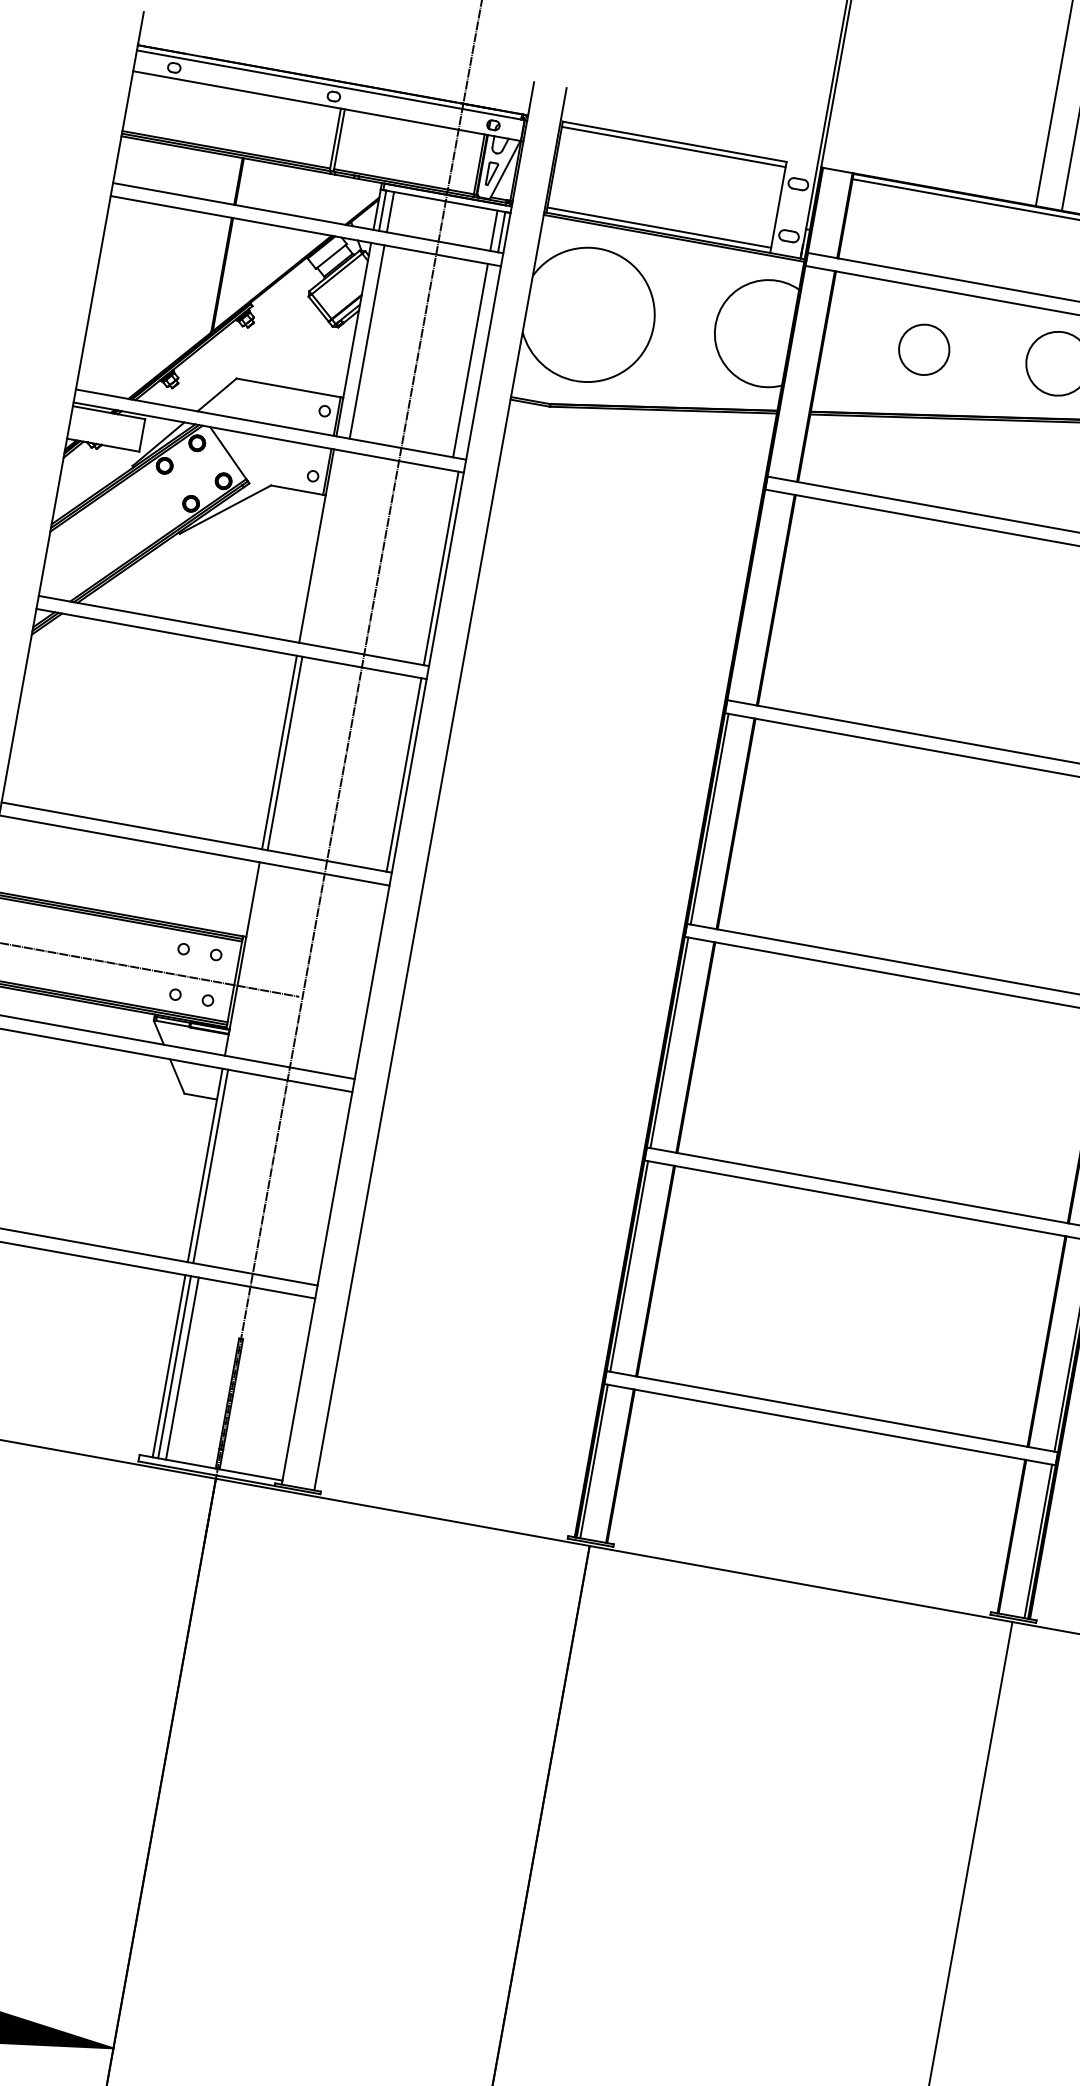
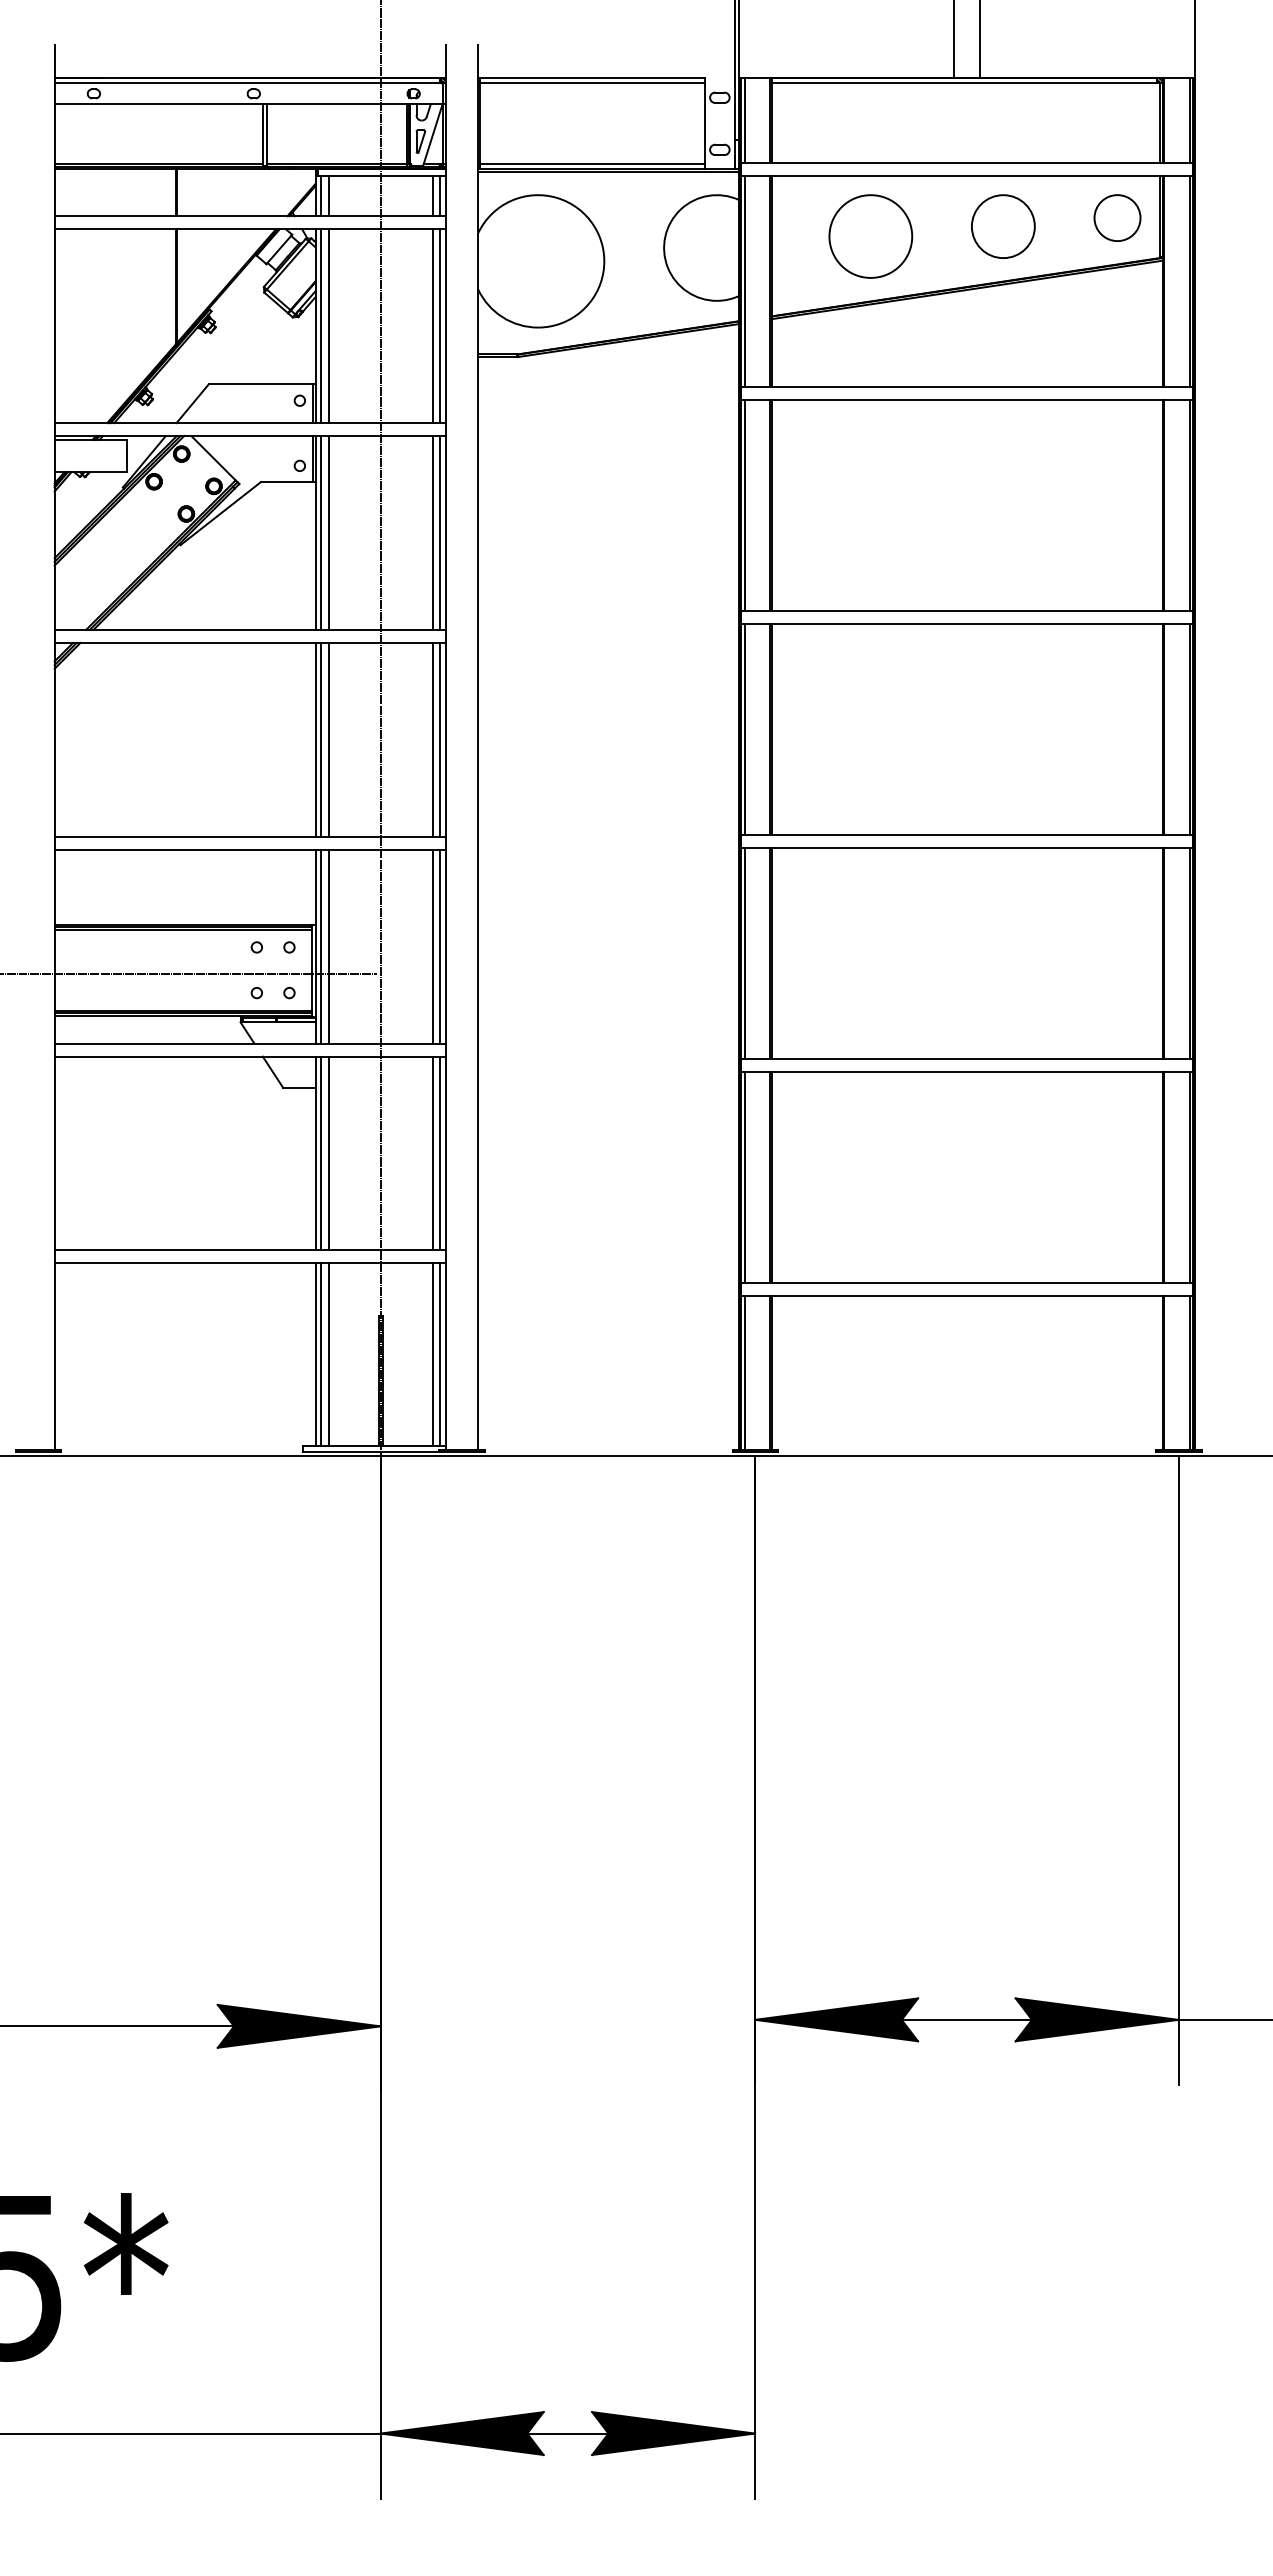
line: (819, 210) -> (744, 119), added
line: (359, 340) -> (321, 326), added
circle: (923, 349) -> (870, 236), size x1.67
line: (478, 362) -> (440, 326), added
line: (790, 371) -> (744, 280), added
line: (322, 546) -> (321, 532), added
line: (329, 547) -> (328, 532), added
line: (433, 566) -> (432, 532), added
line: (749, 594) -> (744, 504), added
line: (292, 754) -> (328, 739), added
line: (396, 773) -> (432, 739), added
line: (248, 959) -> (321, 946), added
line: (255, 961) -> (328, 946), added
line: (359, 979) -> (432, 946), added
line: (367, 981) -> (440, 946), added
line: (218, 1167) -> (328, 1153), added
line: (321, 1186) -> (432, 1153), added
line: (329, 1187) -> (440, 1153), added
line: (285, 1387) -> (432, 1354), added
line: (293, 1388) -> (440, 1354), added

